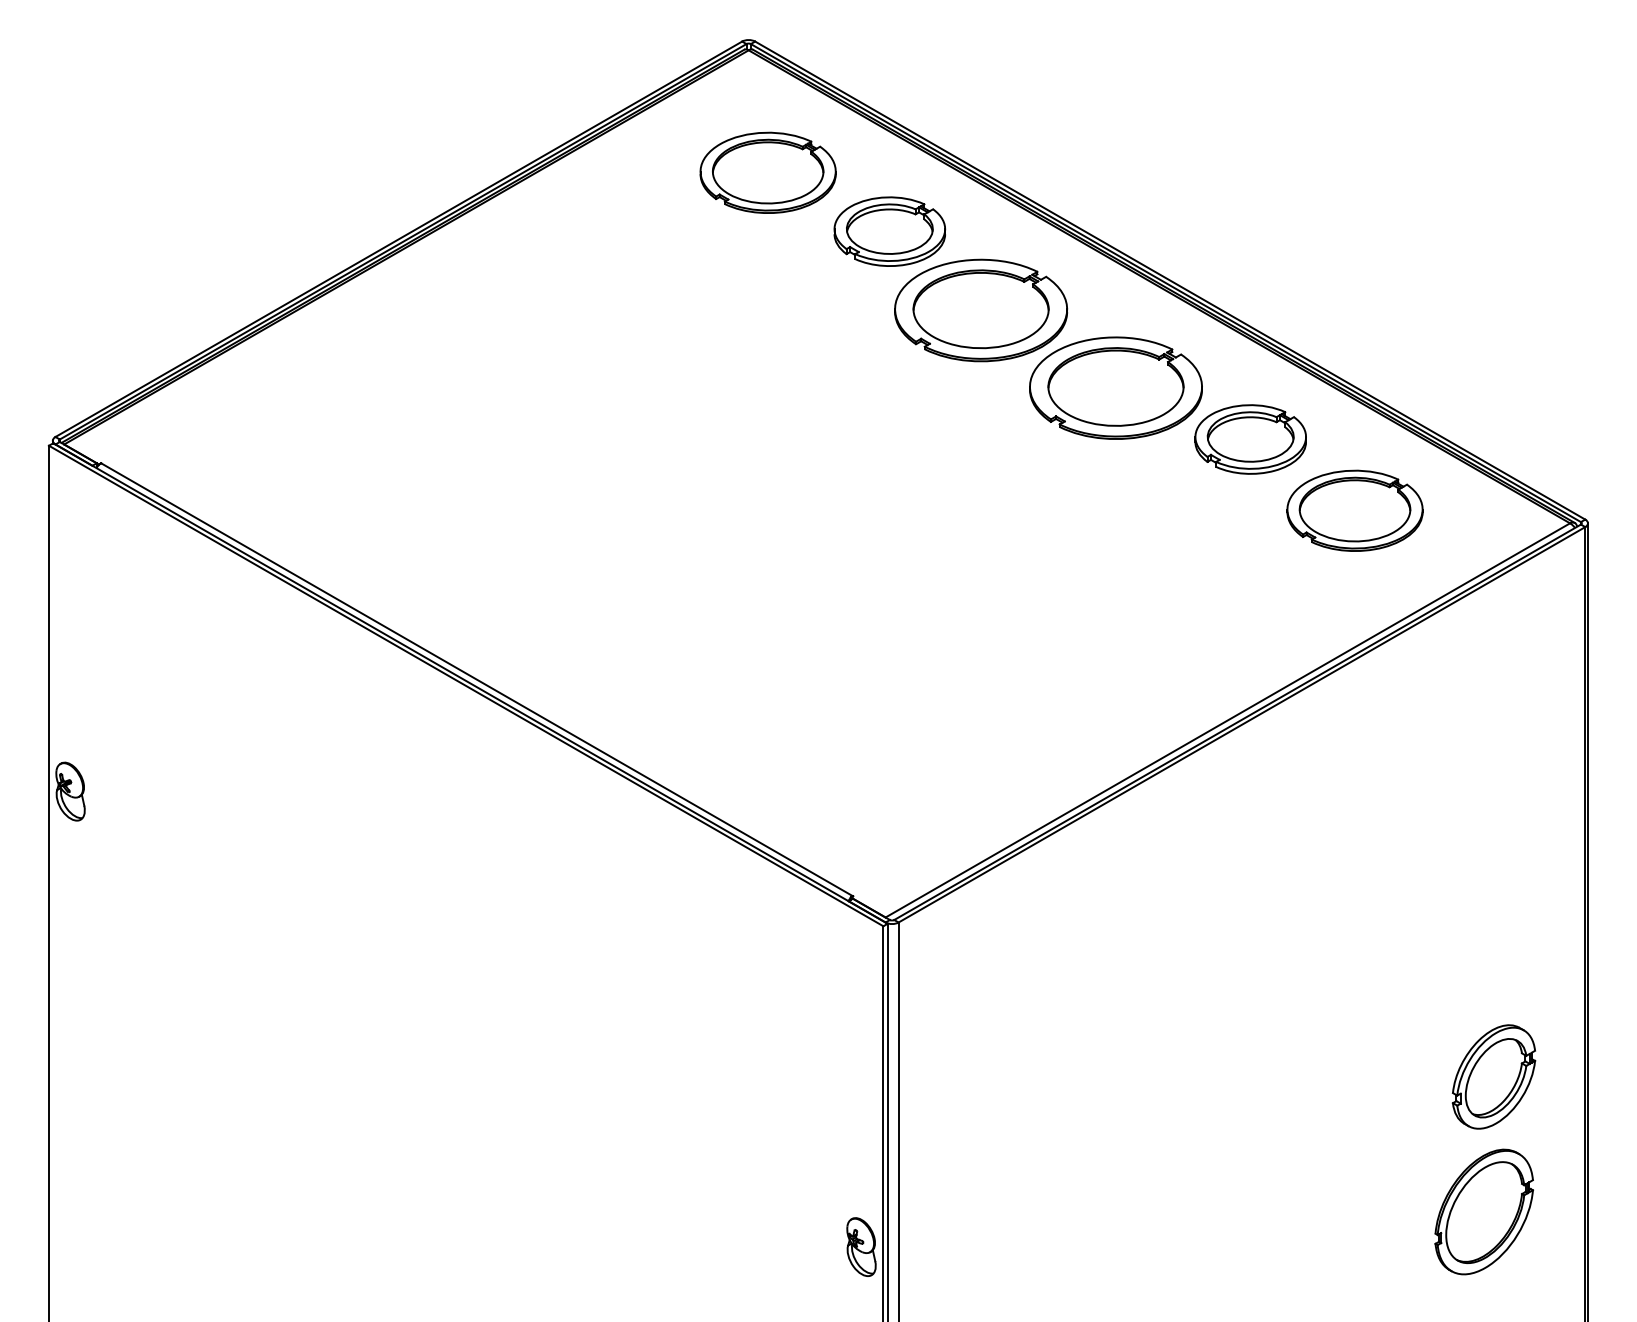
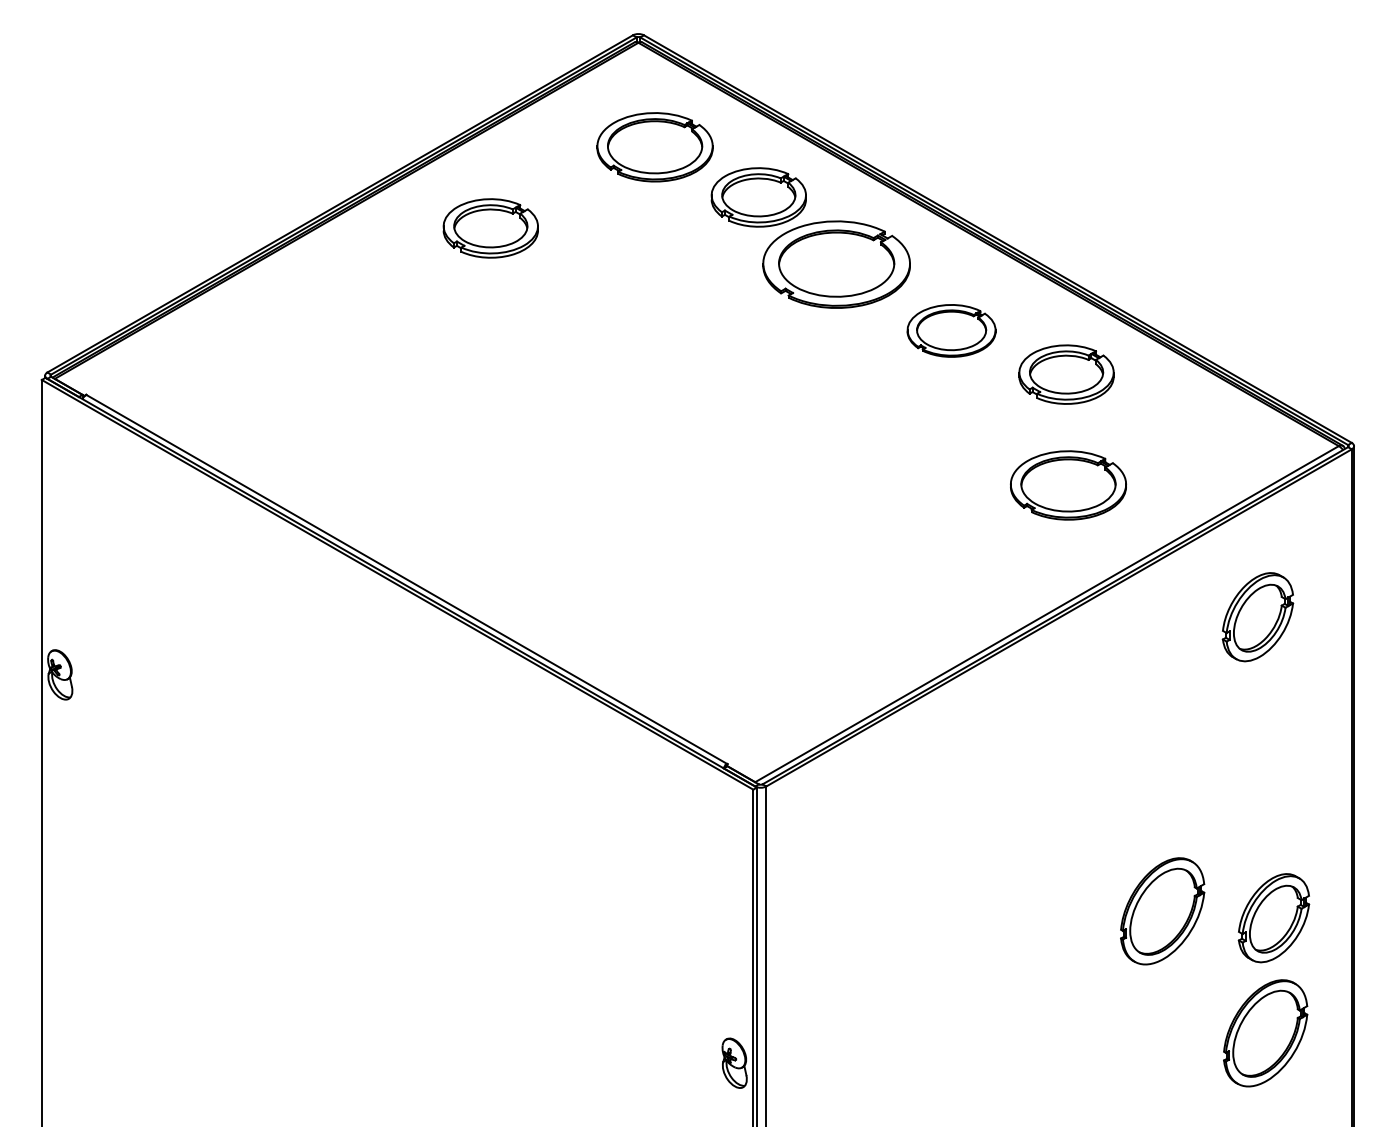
part: (575, 268) -> (490, 228), added
part: (1115, 387) -> (951, 330), size x0.6
part: (1355, 510) -> (1068, 485), moved
part: (1474, 724) -> (1257, 617), added
part: (1363, 1069) -> (1162, 911), added

